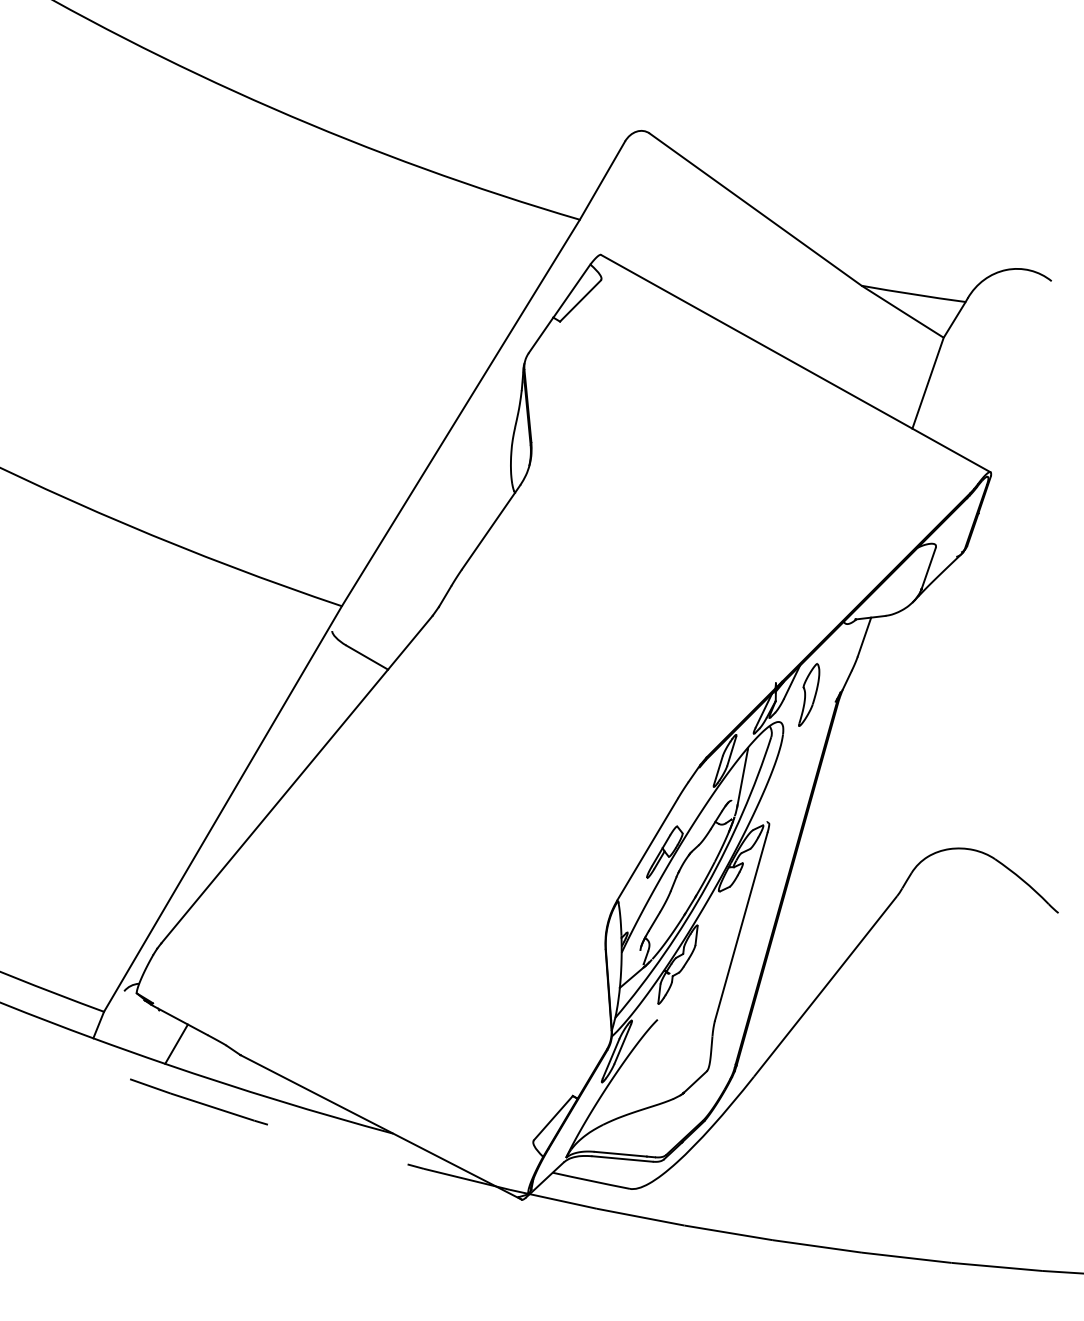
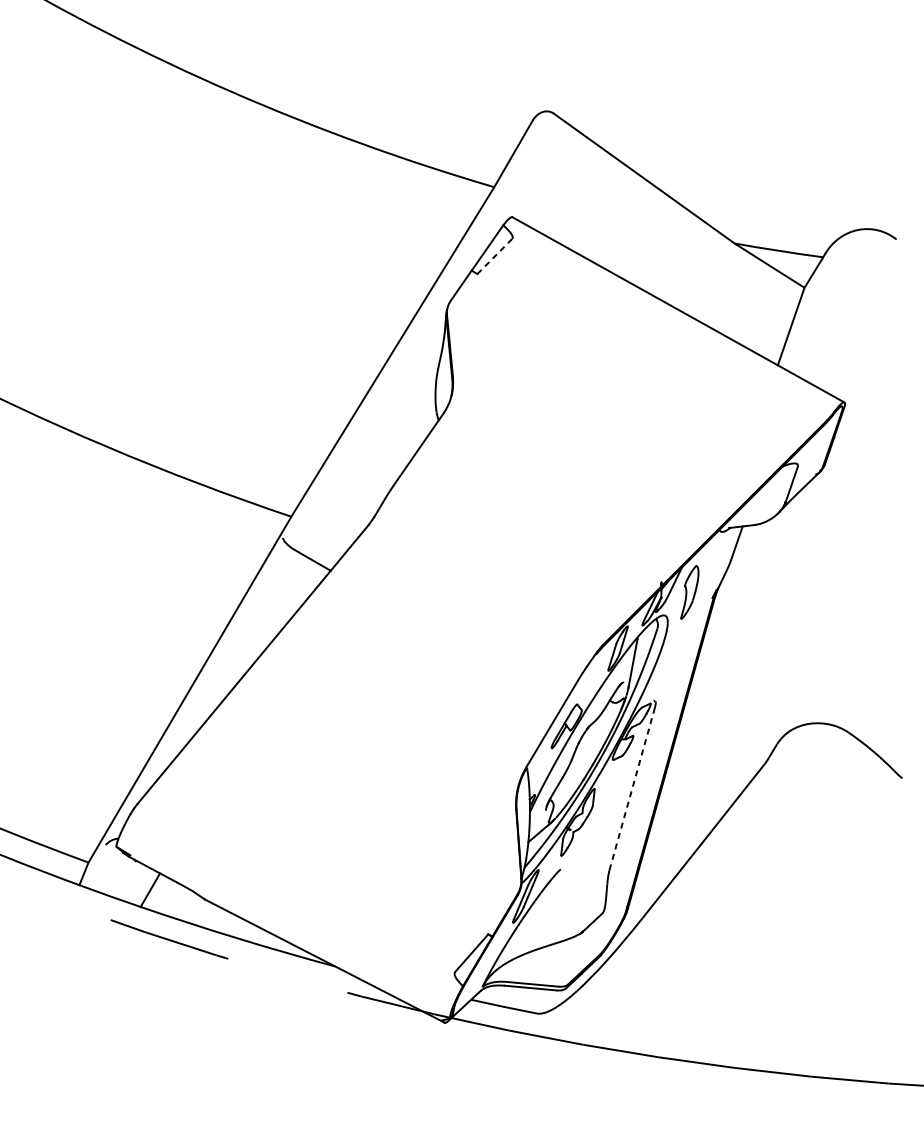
line: (580, 301) -> (494, 256), solid -> dashed
line: (741, 926) -> (632, 789), solid -> dashed

